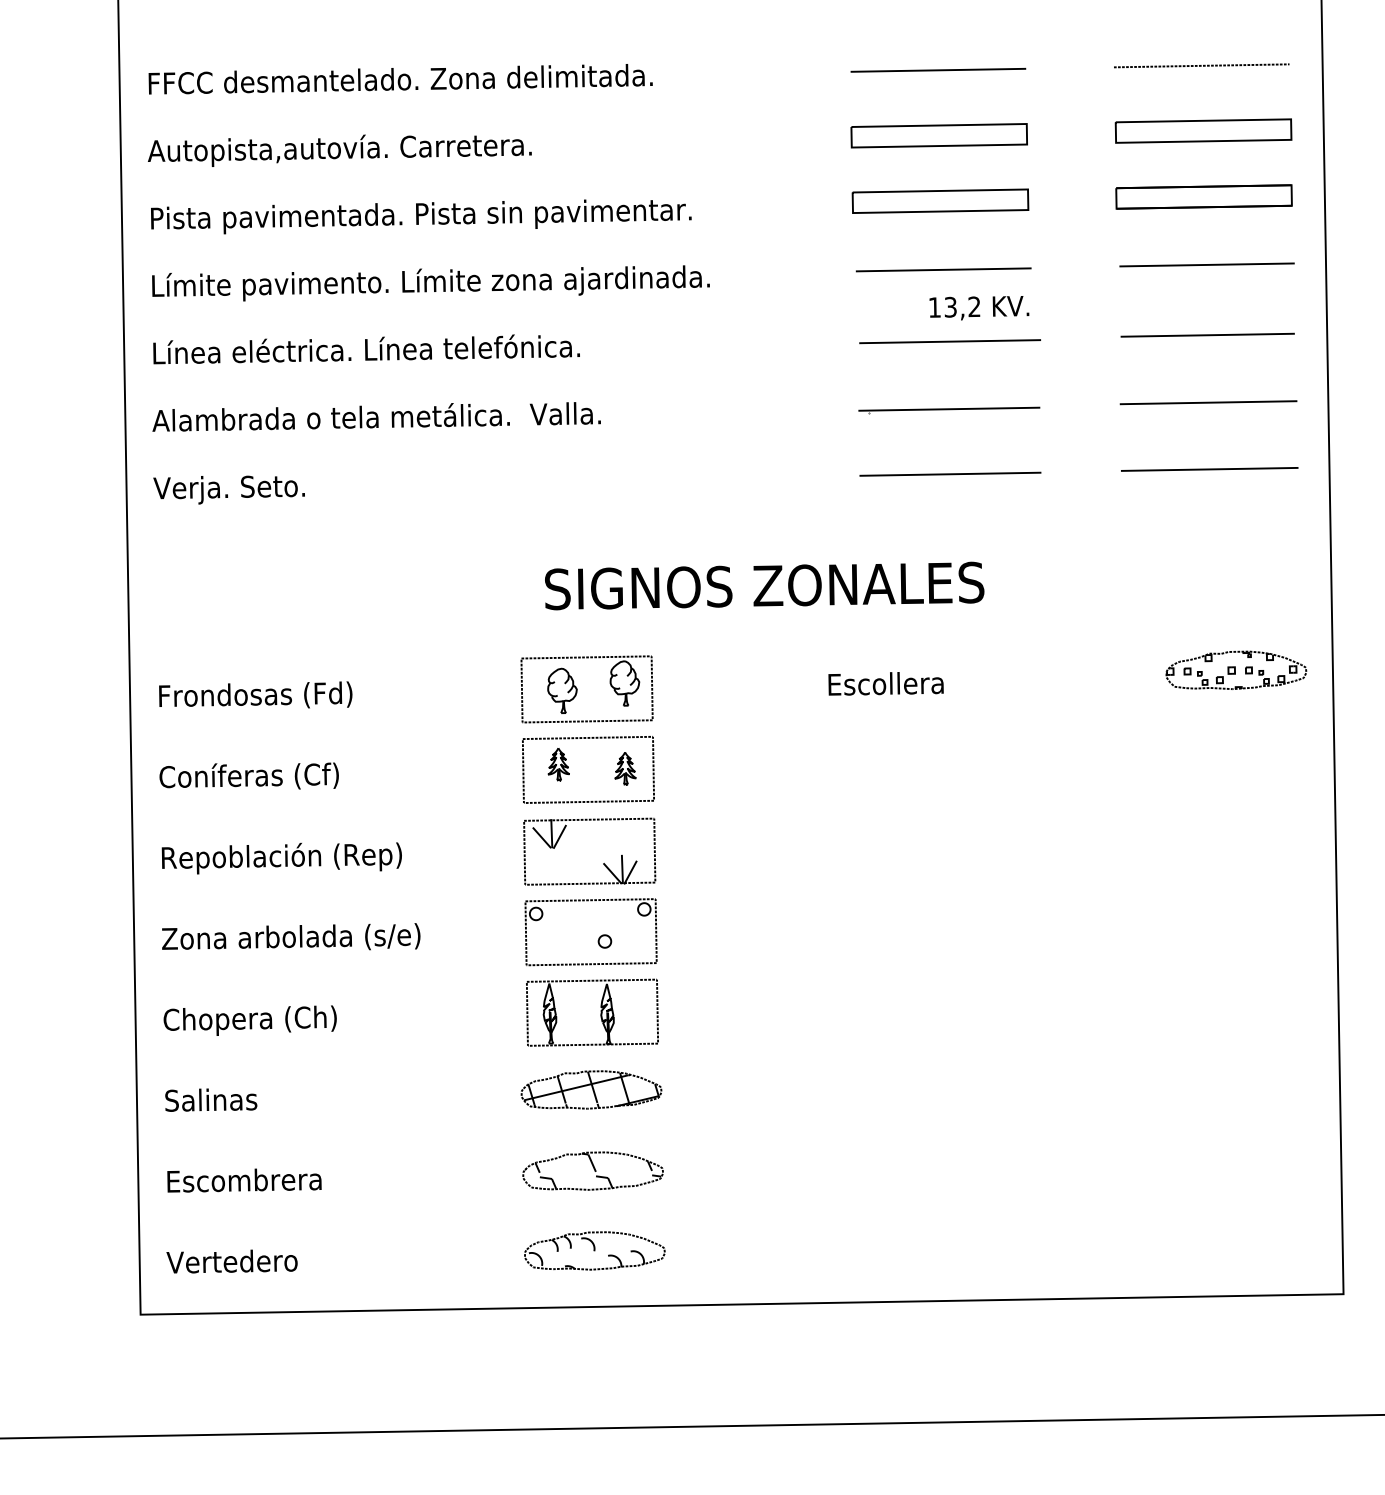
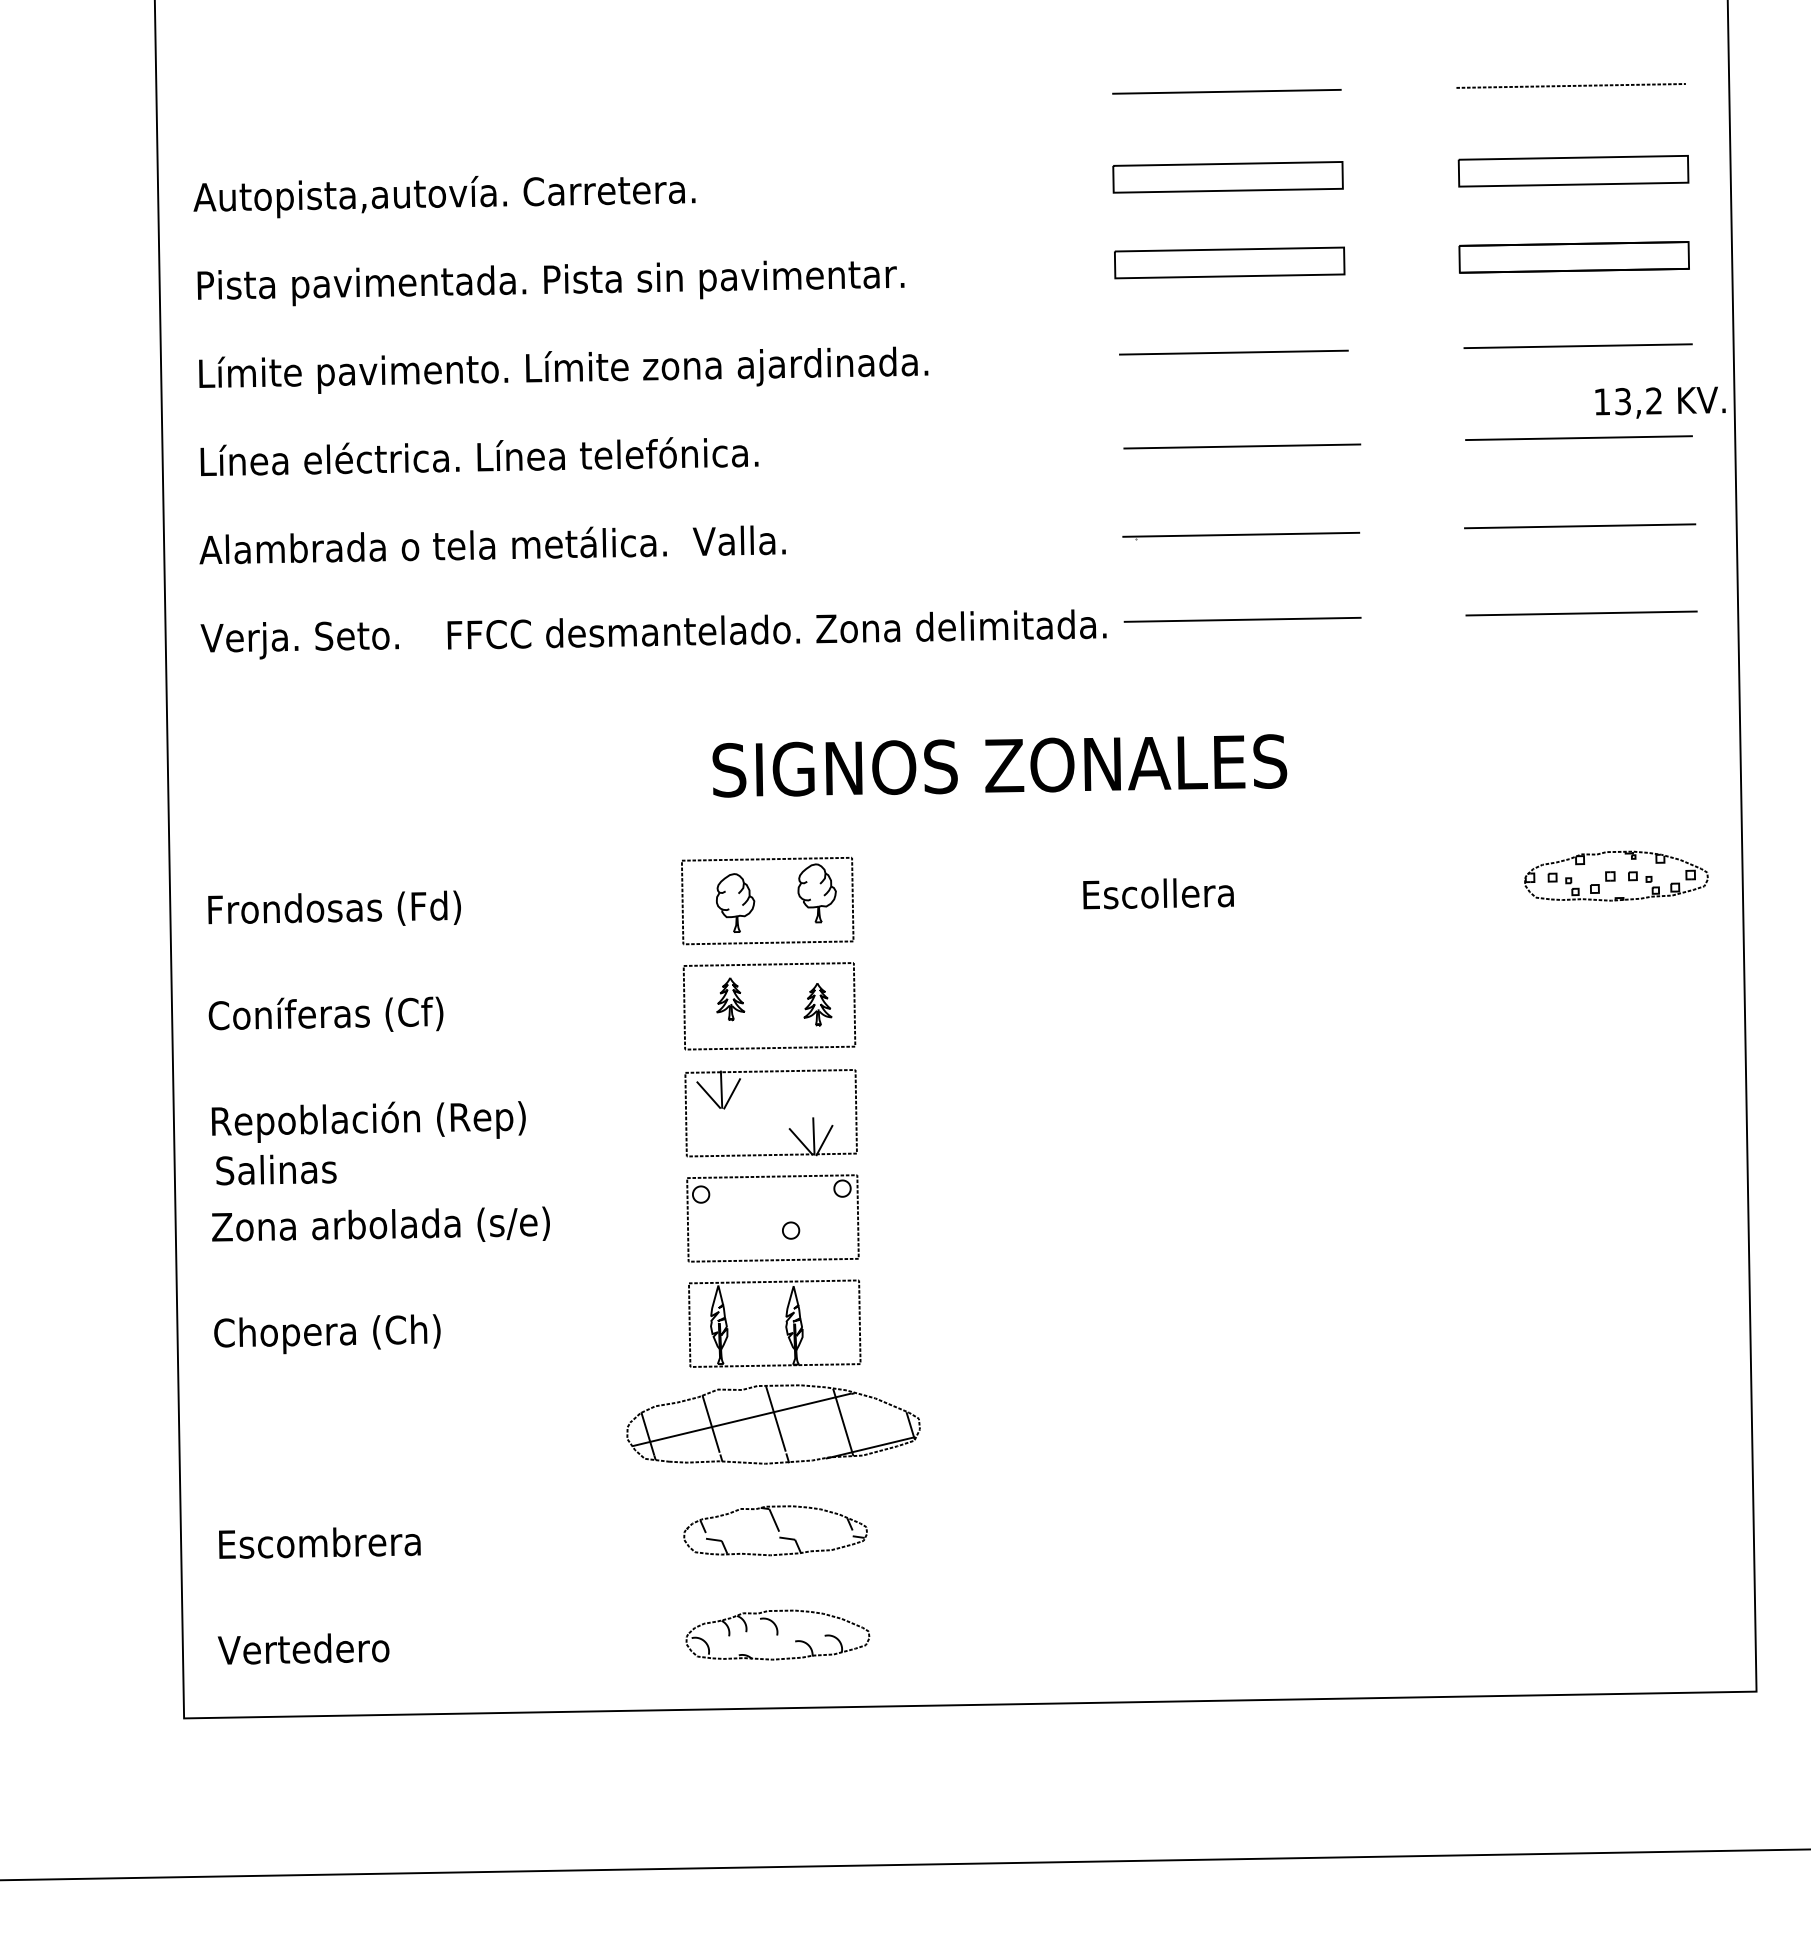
text: (400, 79) -> (776, 629), moved
text: (979, 308) -> (1660, 402), moved
part: (591, 1089) -> (773, 1424), size x1.6
text: (211, 1099) -> (276, 1169), moved

